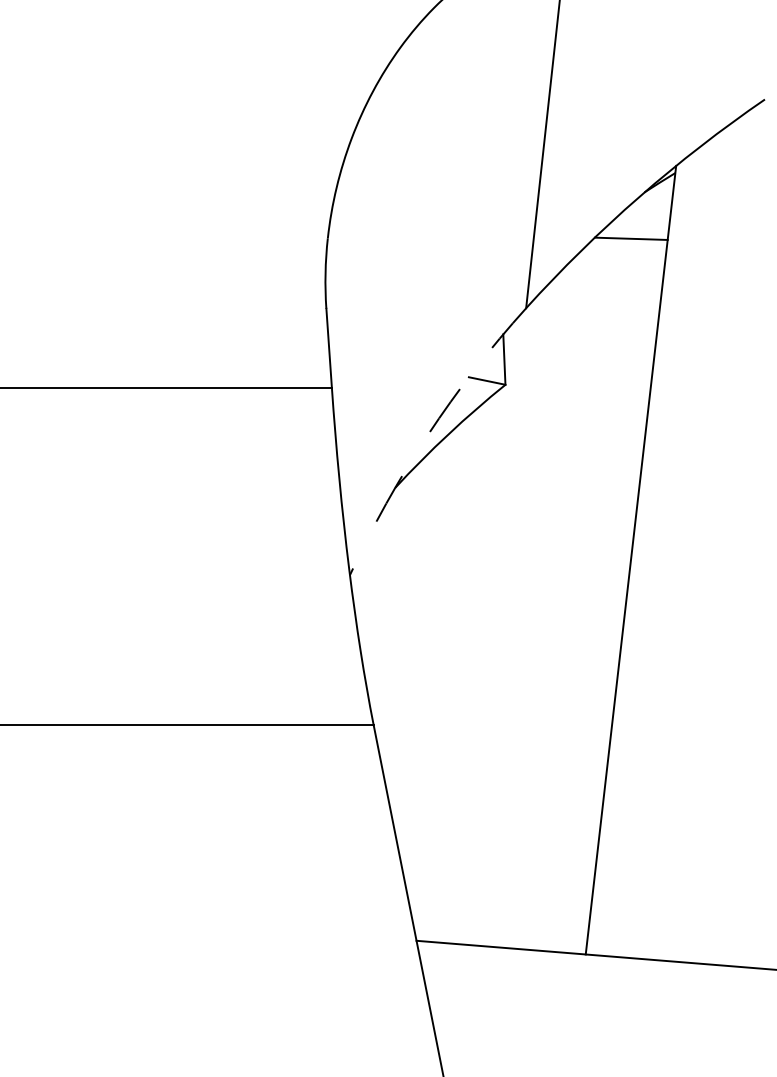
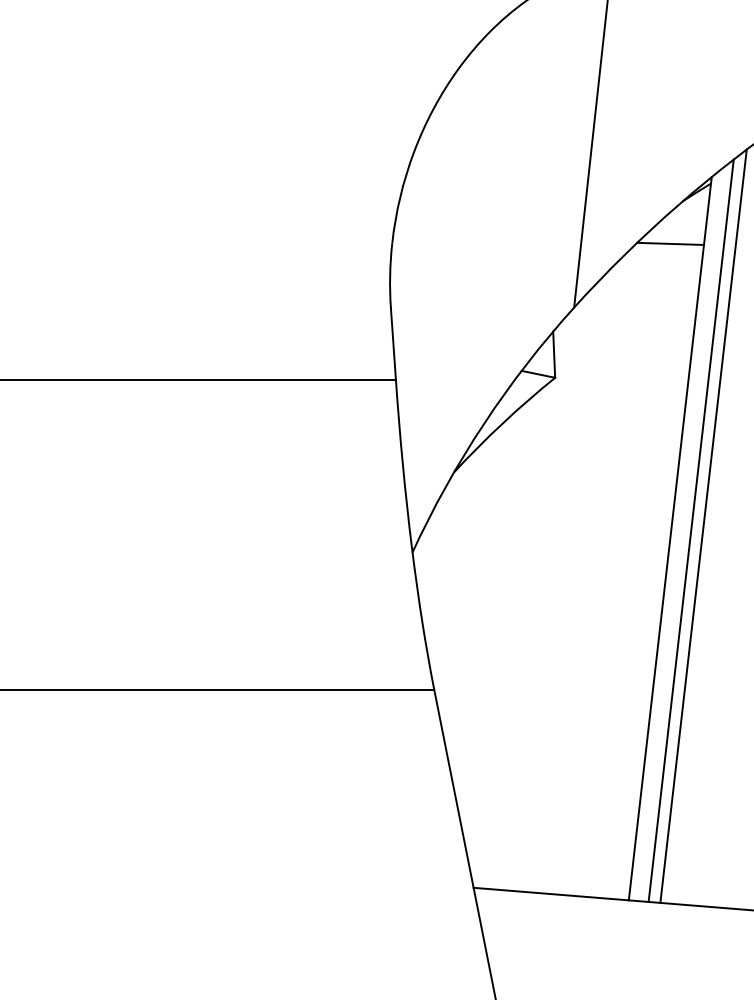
arc: (428, 434) -> (484, 423), dashed -> solid
line: (667, 545) -> (703, 525), added
line: (652, 551) -> (690, 530), added

